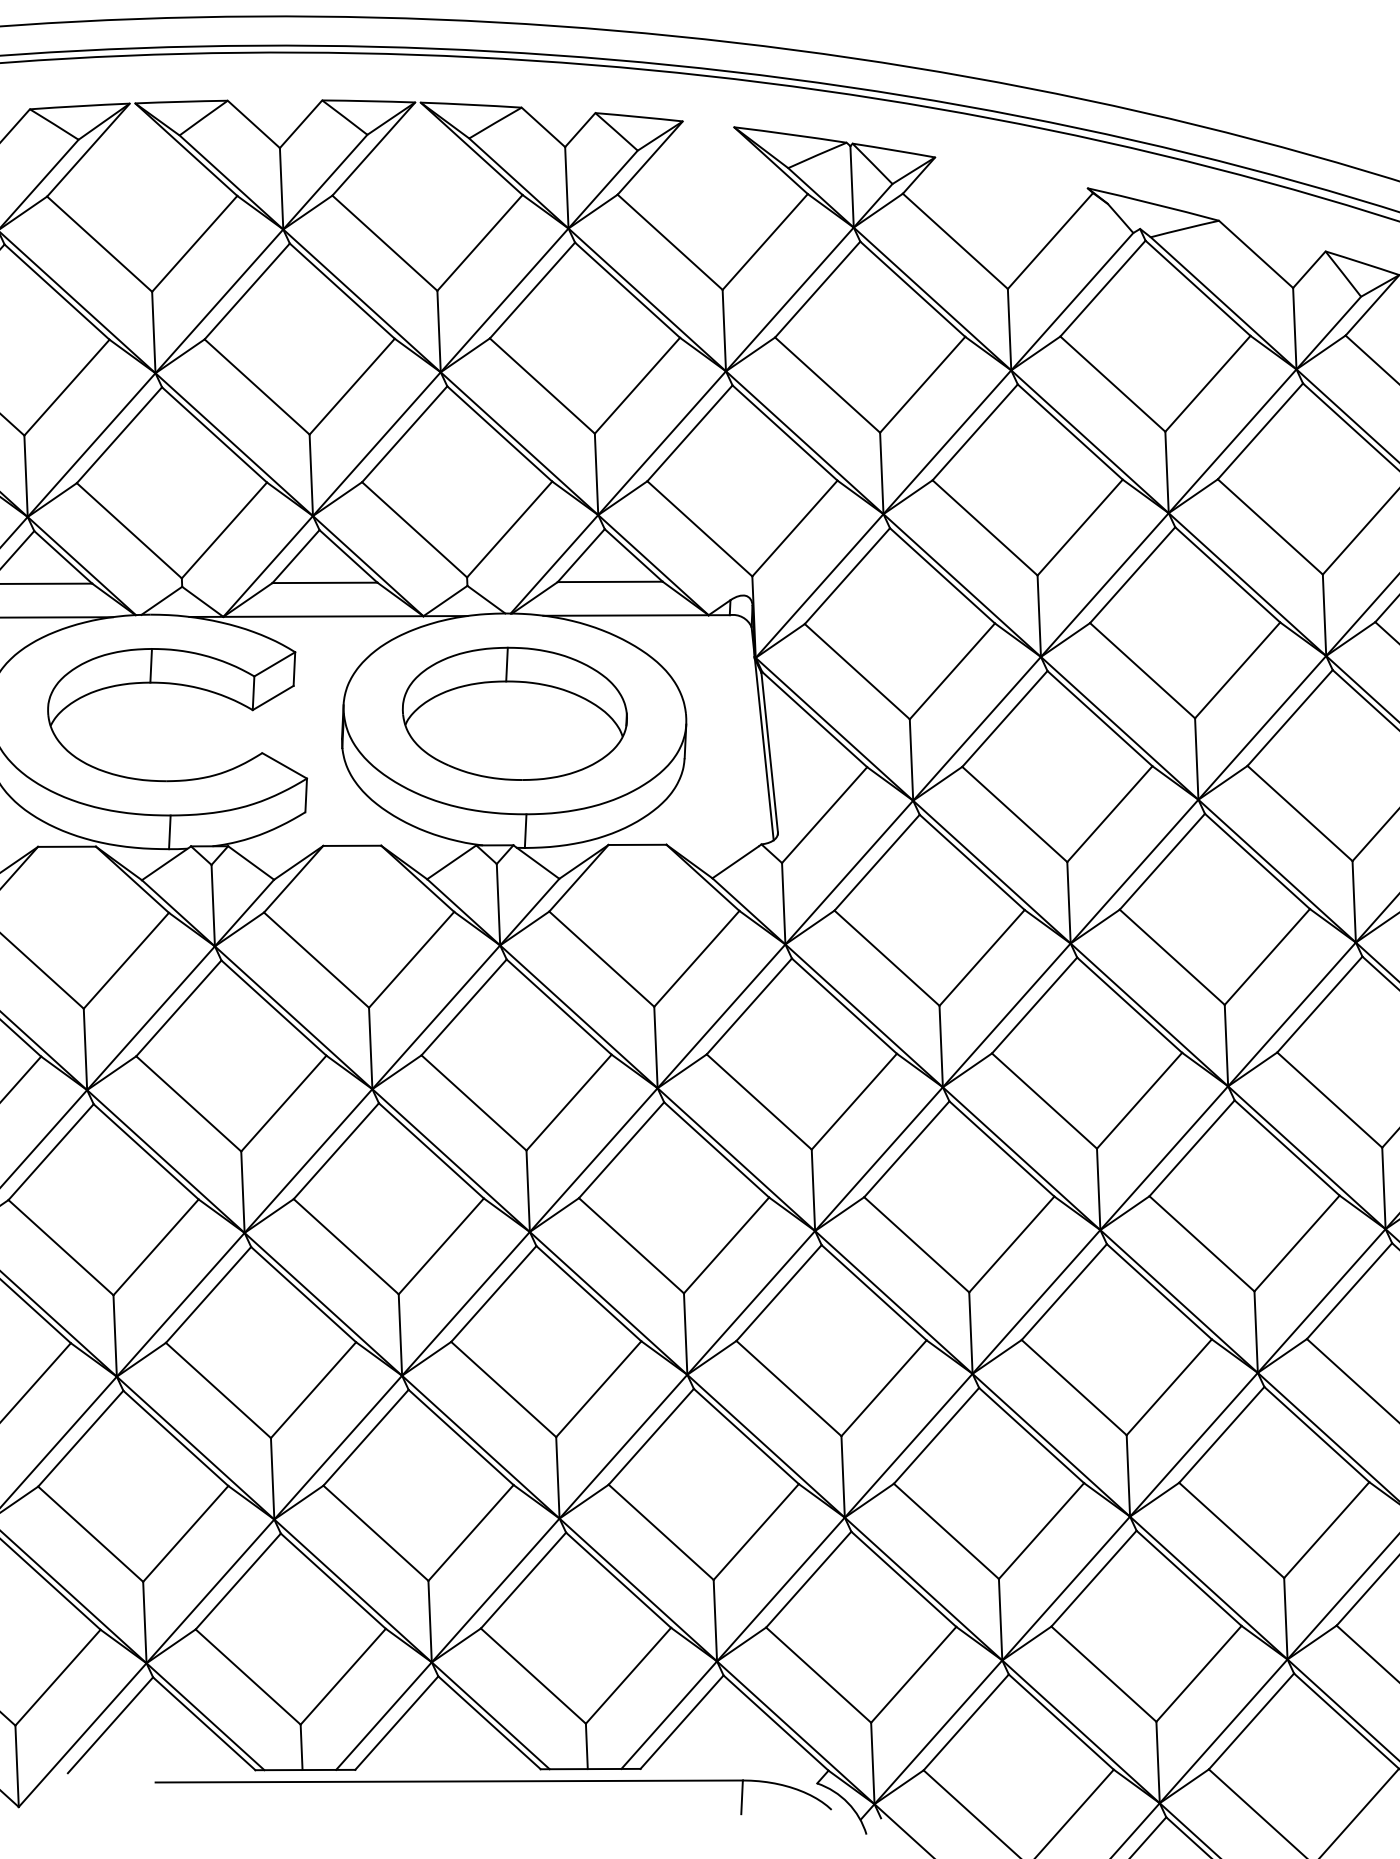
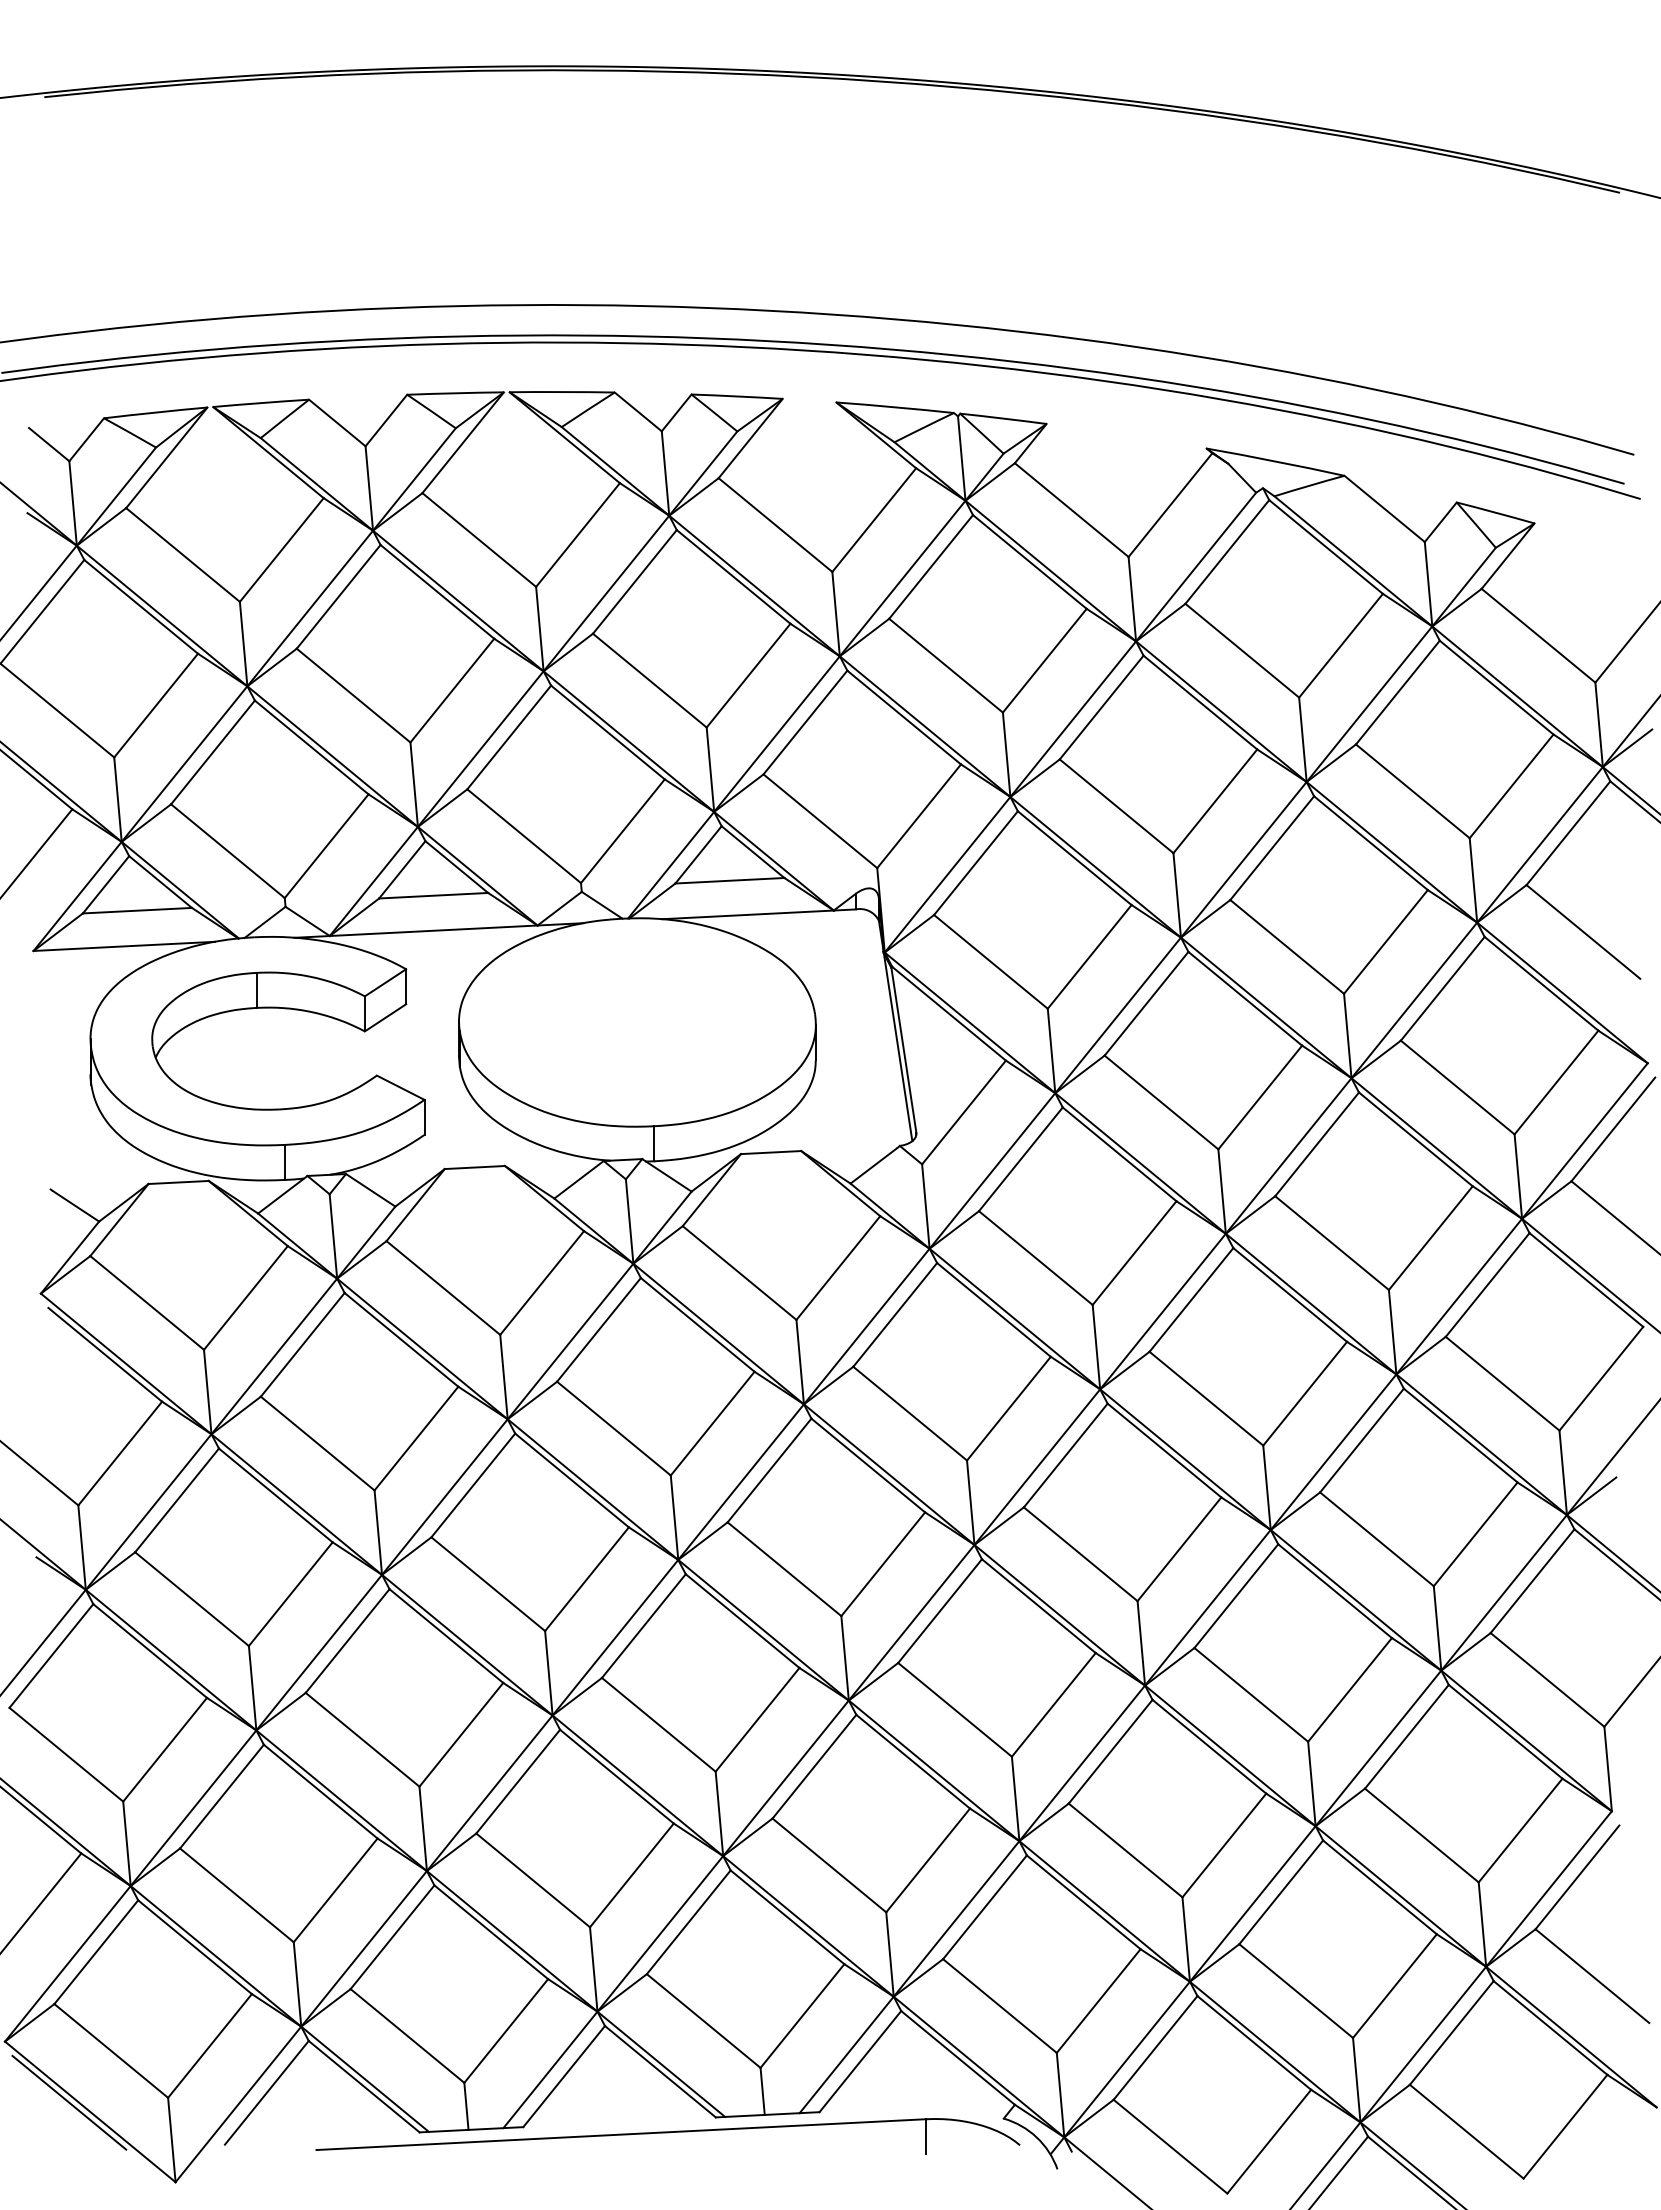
part: (514, 713) -> (636, 1022), removed

